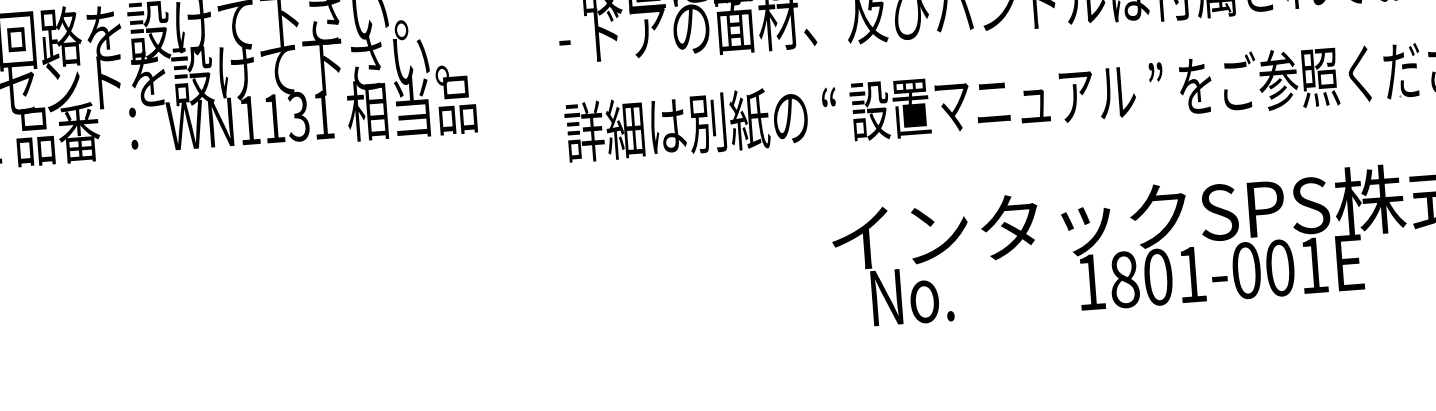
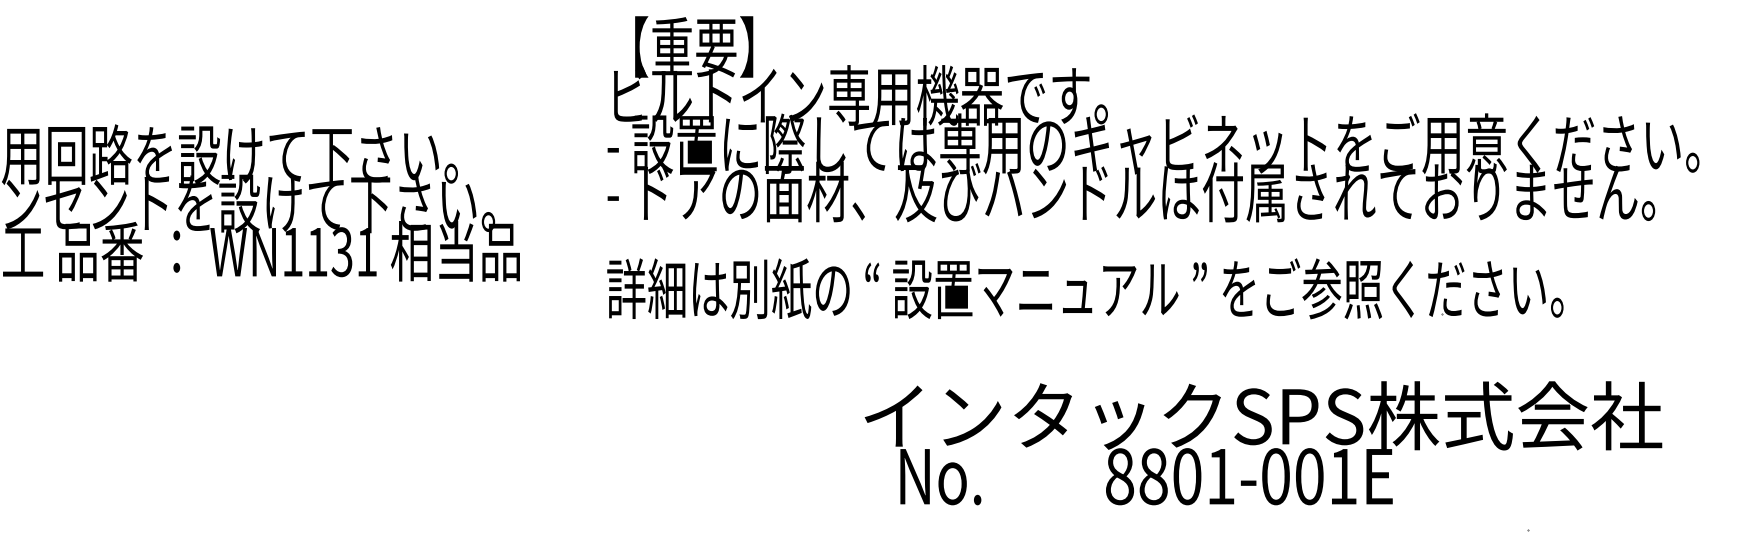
text: (1090, 282) -> (1119, 476), 1801-001E -> 8801-001E

